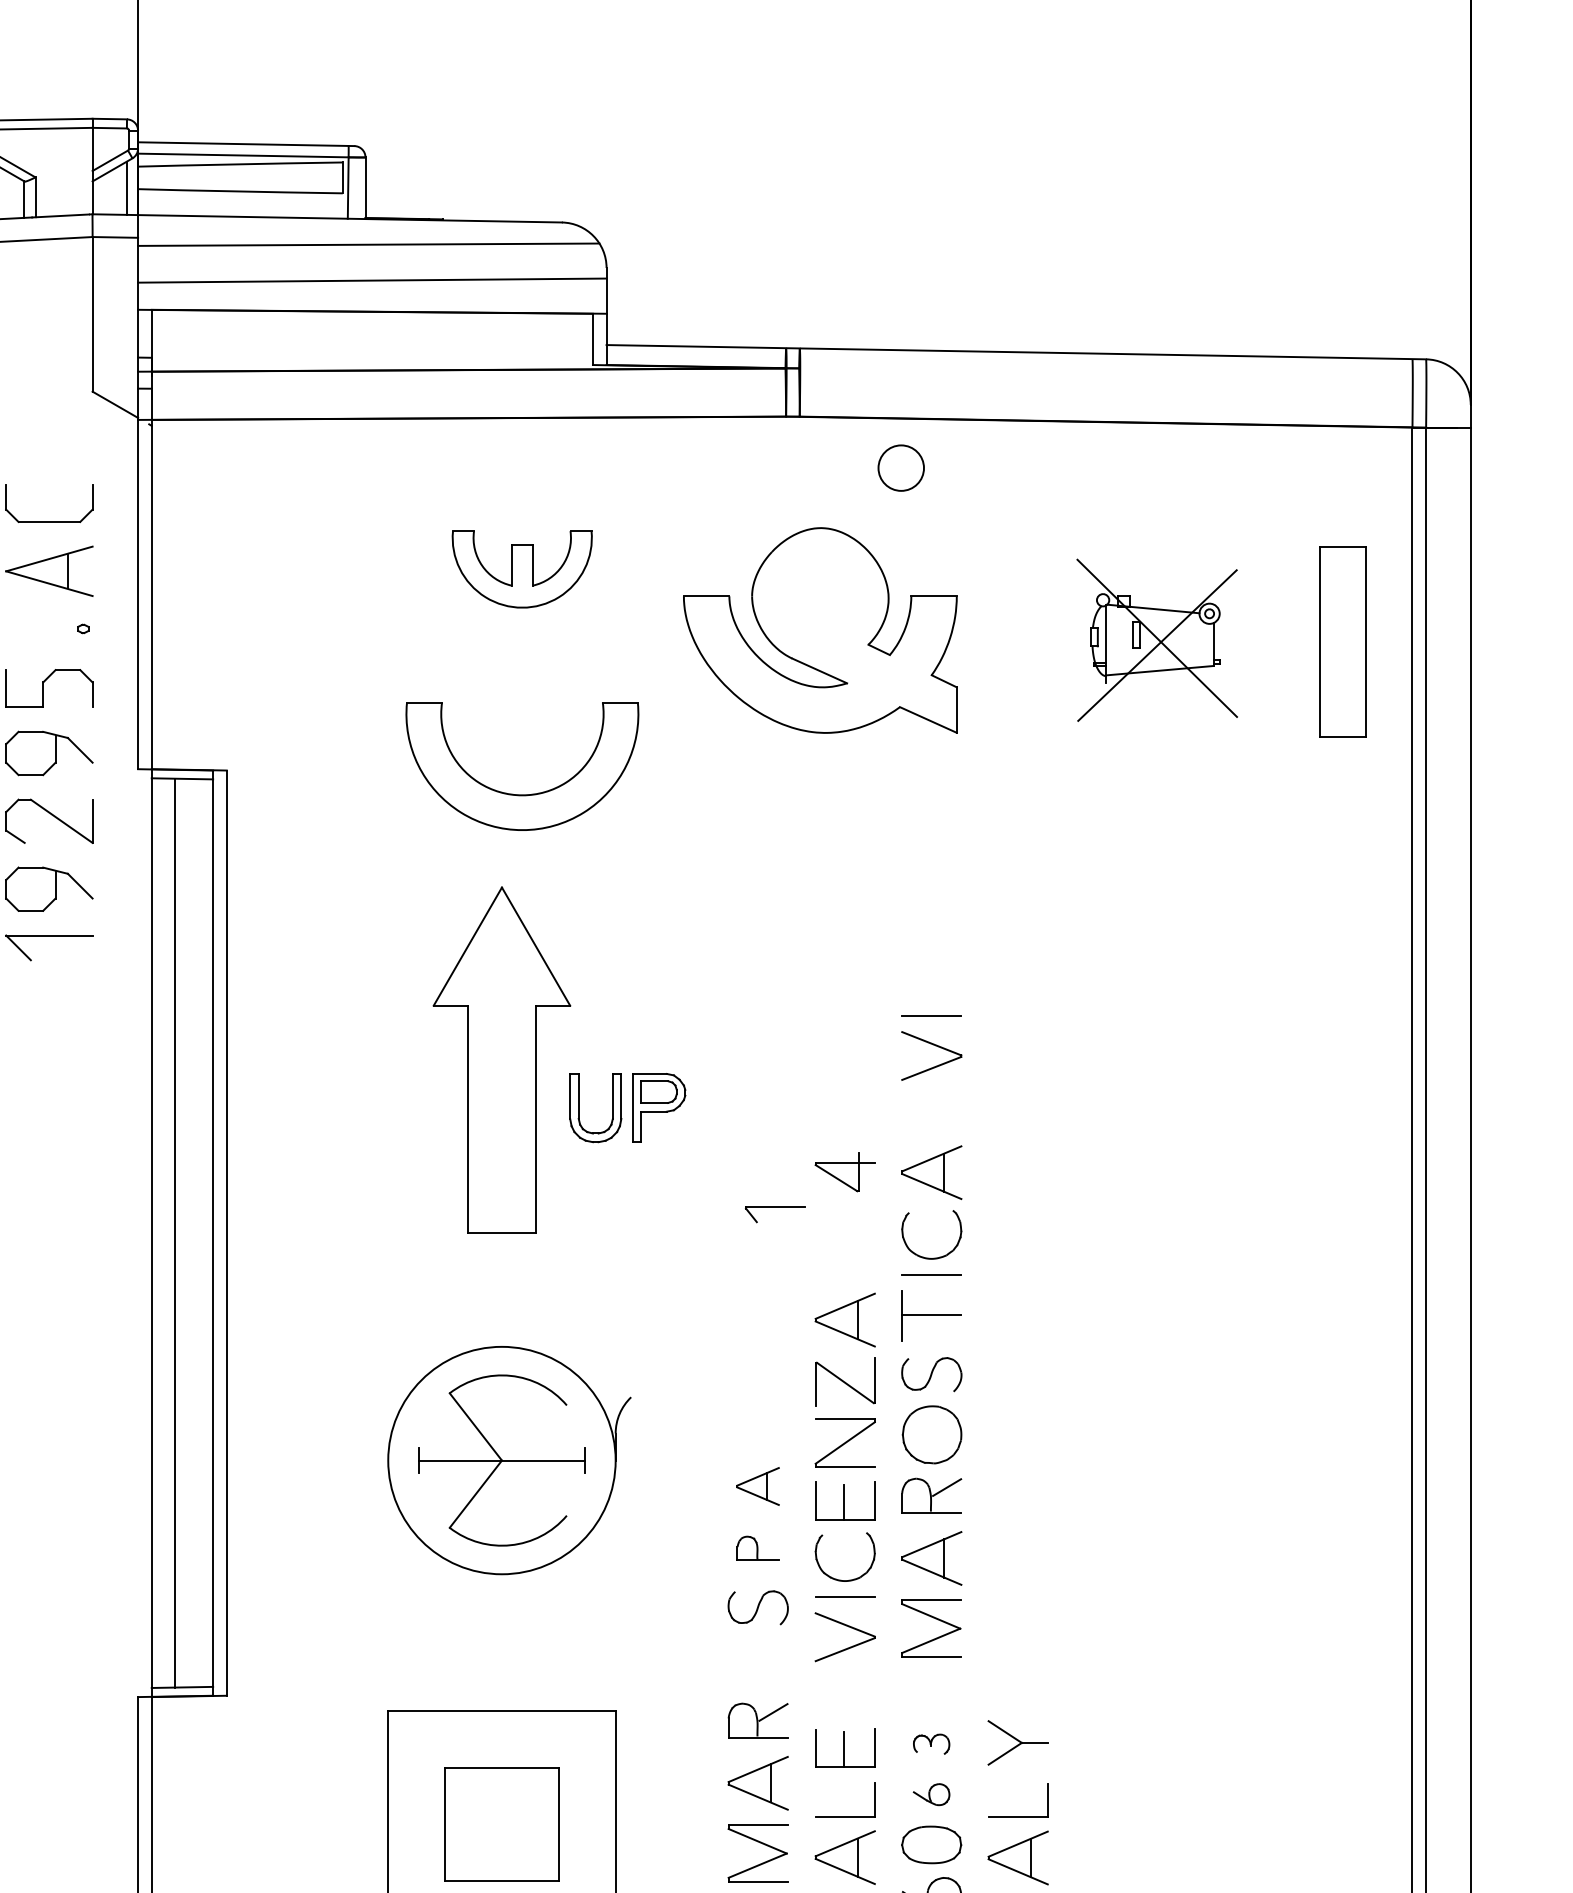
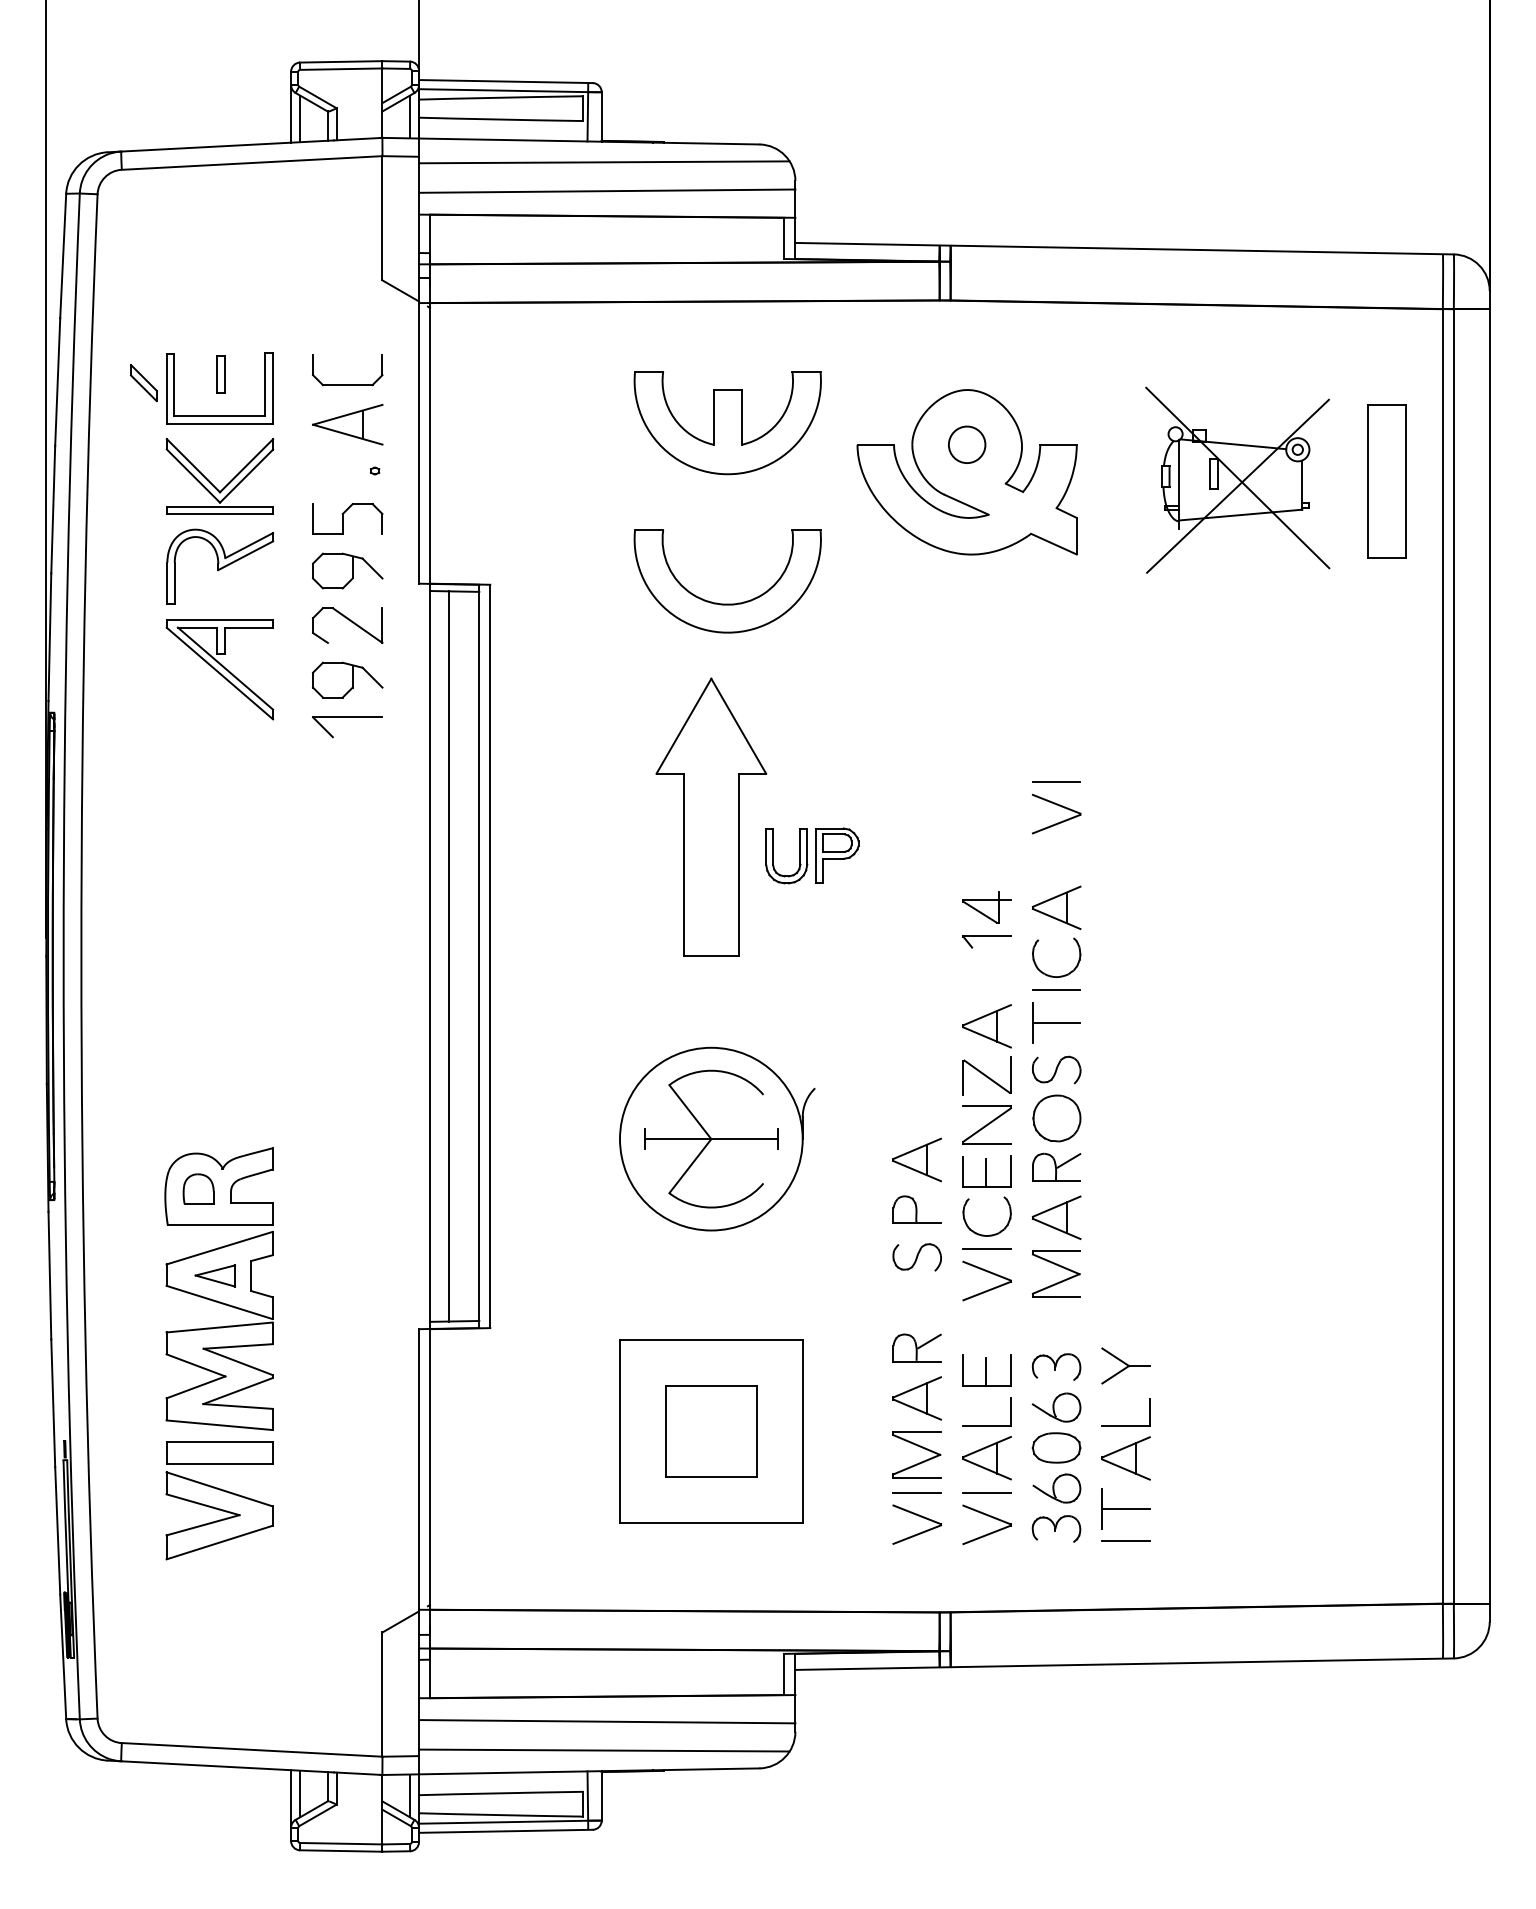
part: (901, 467) -> (967, 444), moved
part: (522, 569) -> (727, 423), size x1.67
part: (1156, 639) -> (1237, 479), size x1.43
part: (774, 1214) -> (986, 941), moved
part: (757, 1485) -> (916, 1159), size x1.43
part: (757, 1548) -> (916, 1209), size x1.43
part: (931, 1743) -> (1056, 1366), size x1.67
part: (931, 1794) -> (1056, 1407), size x1.67

